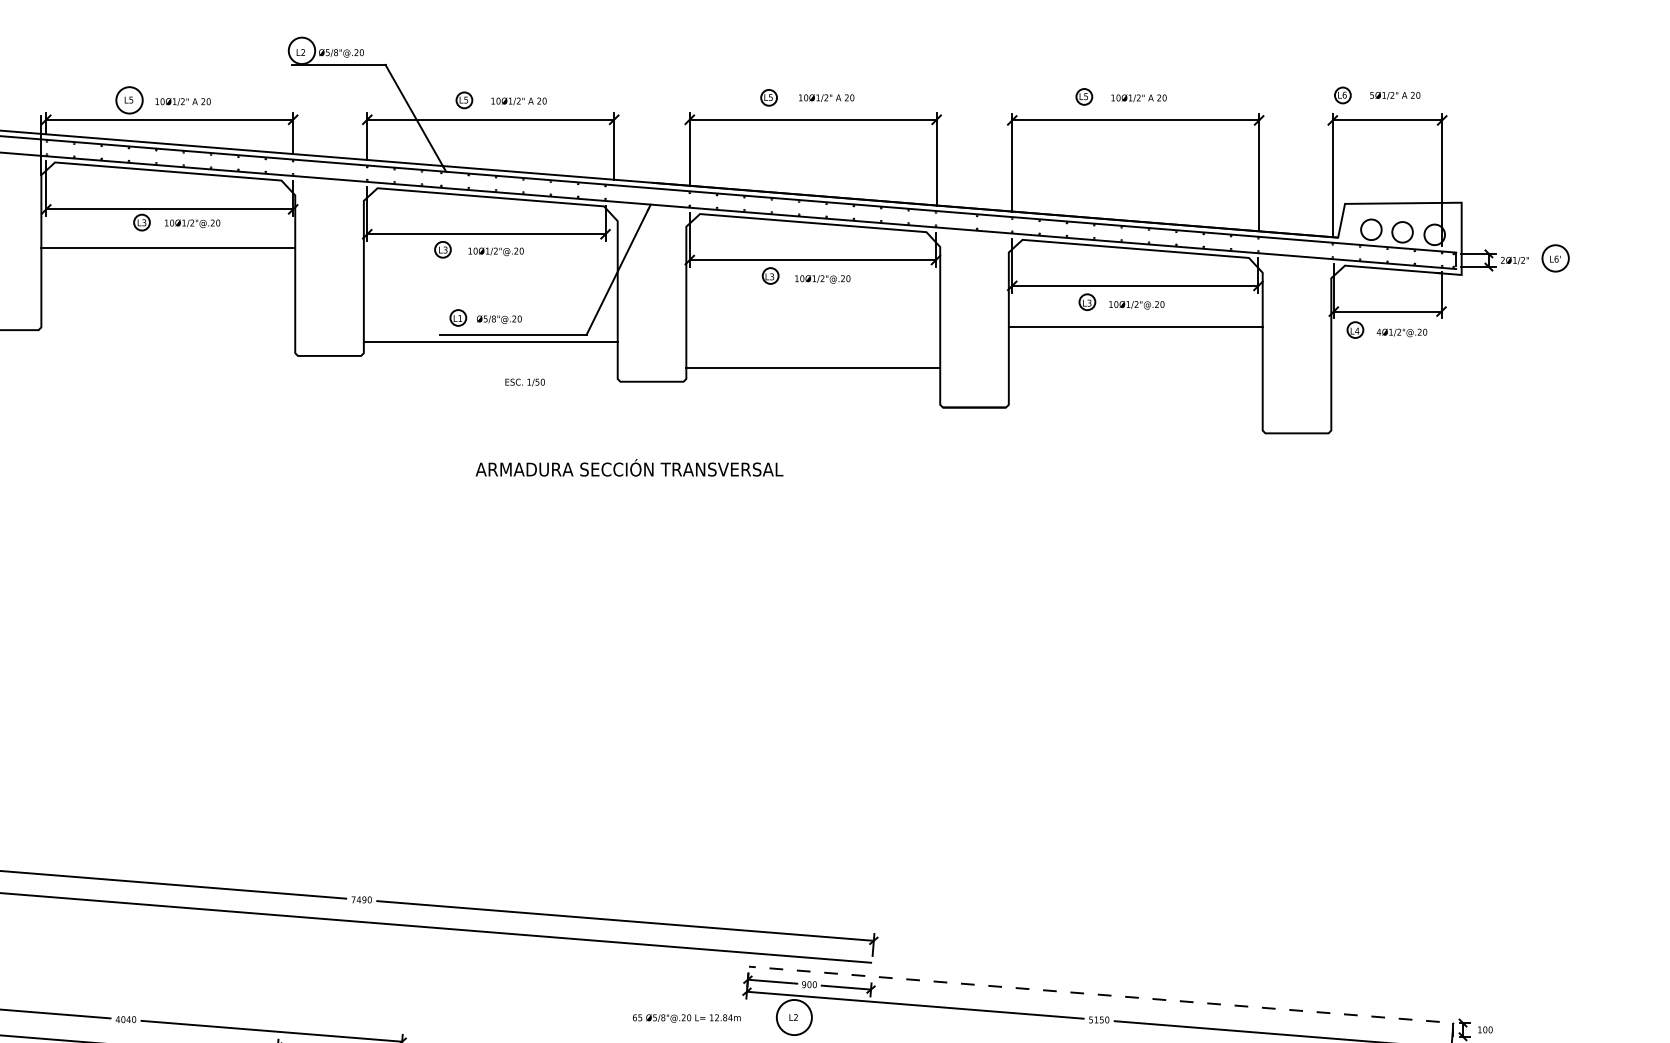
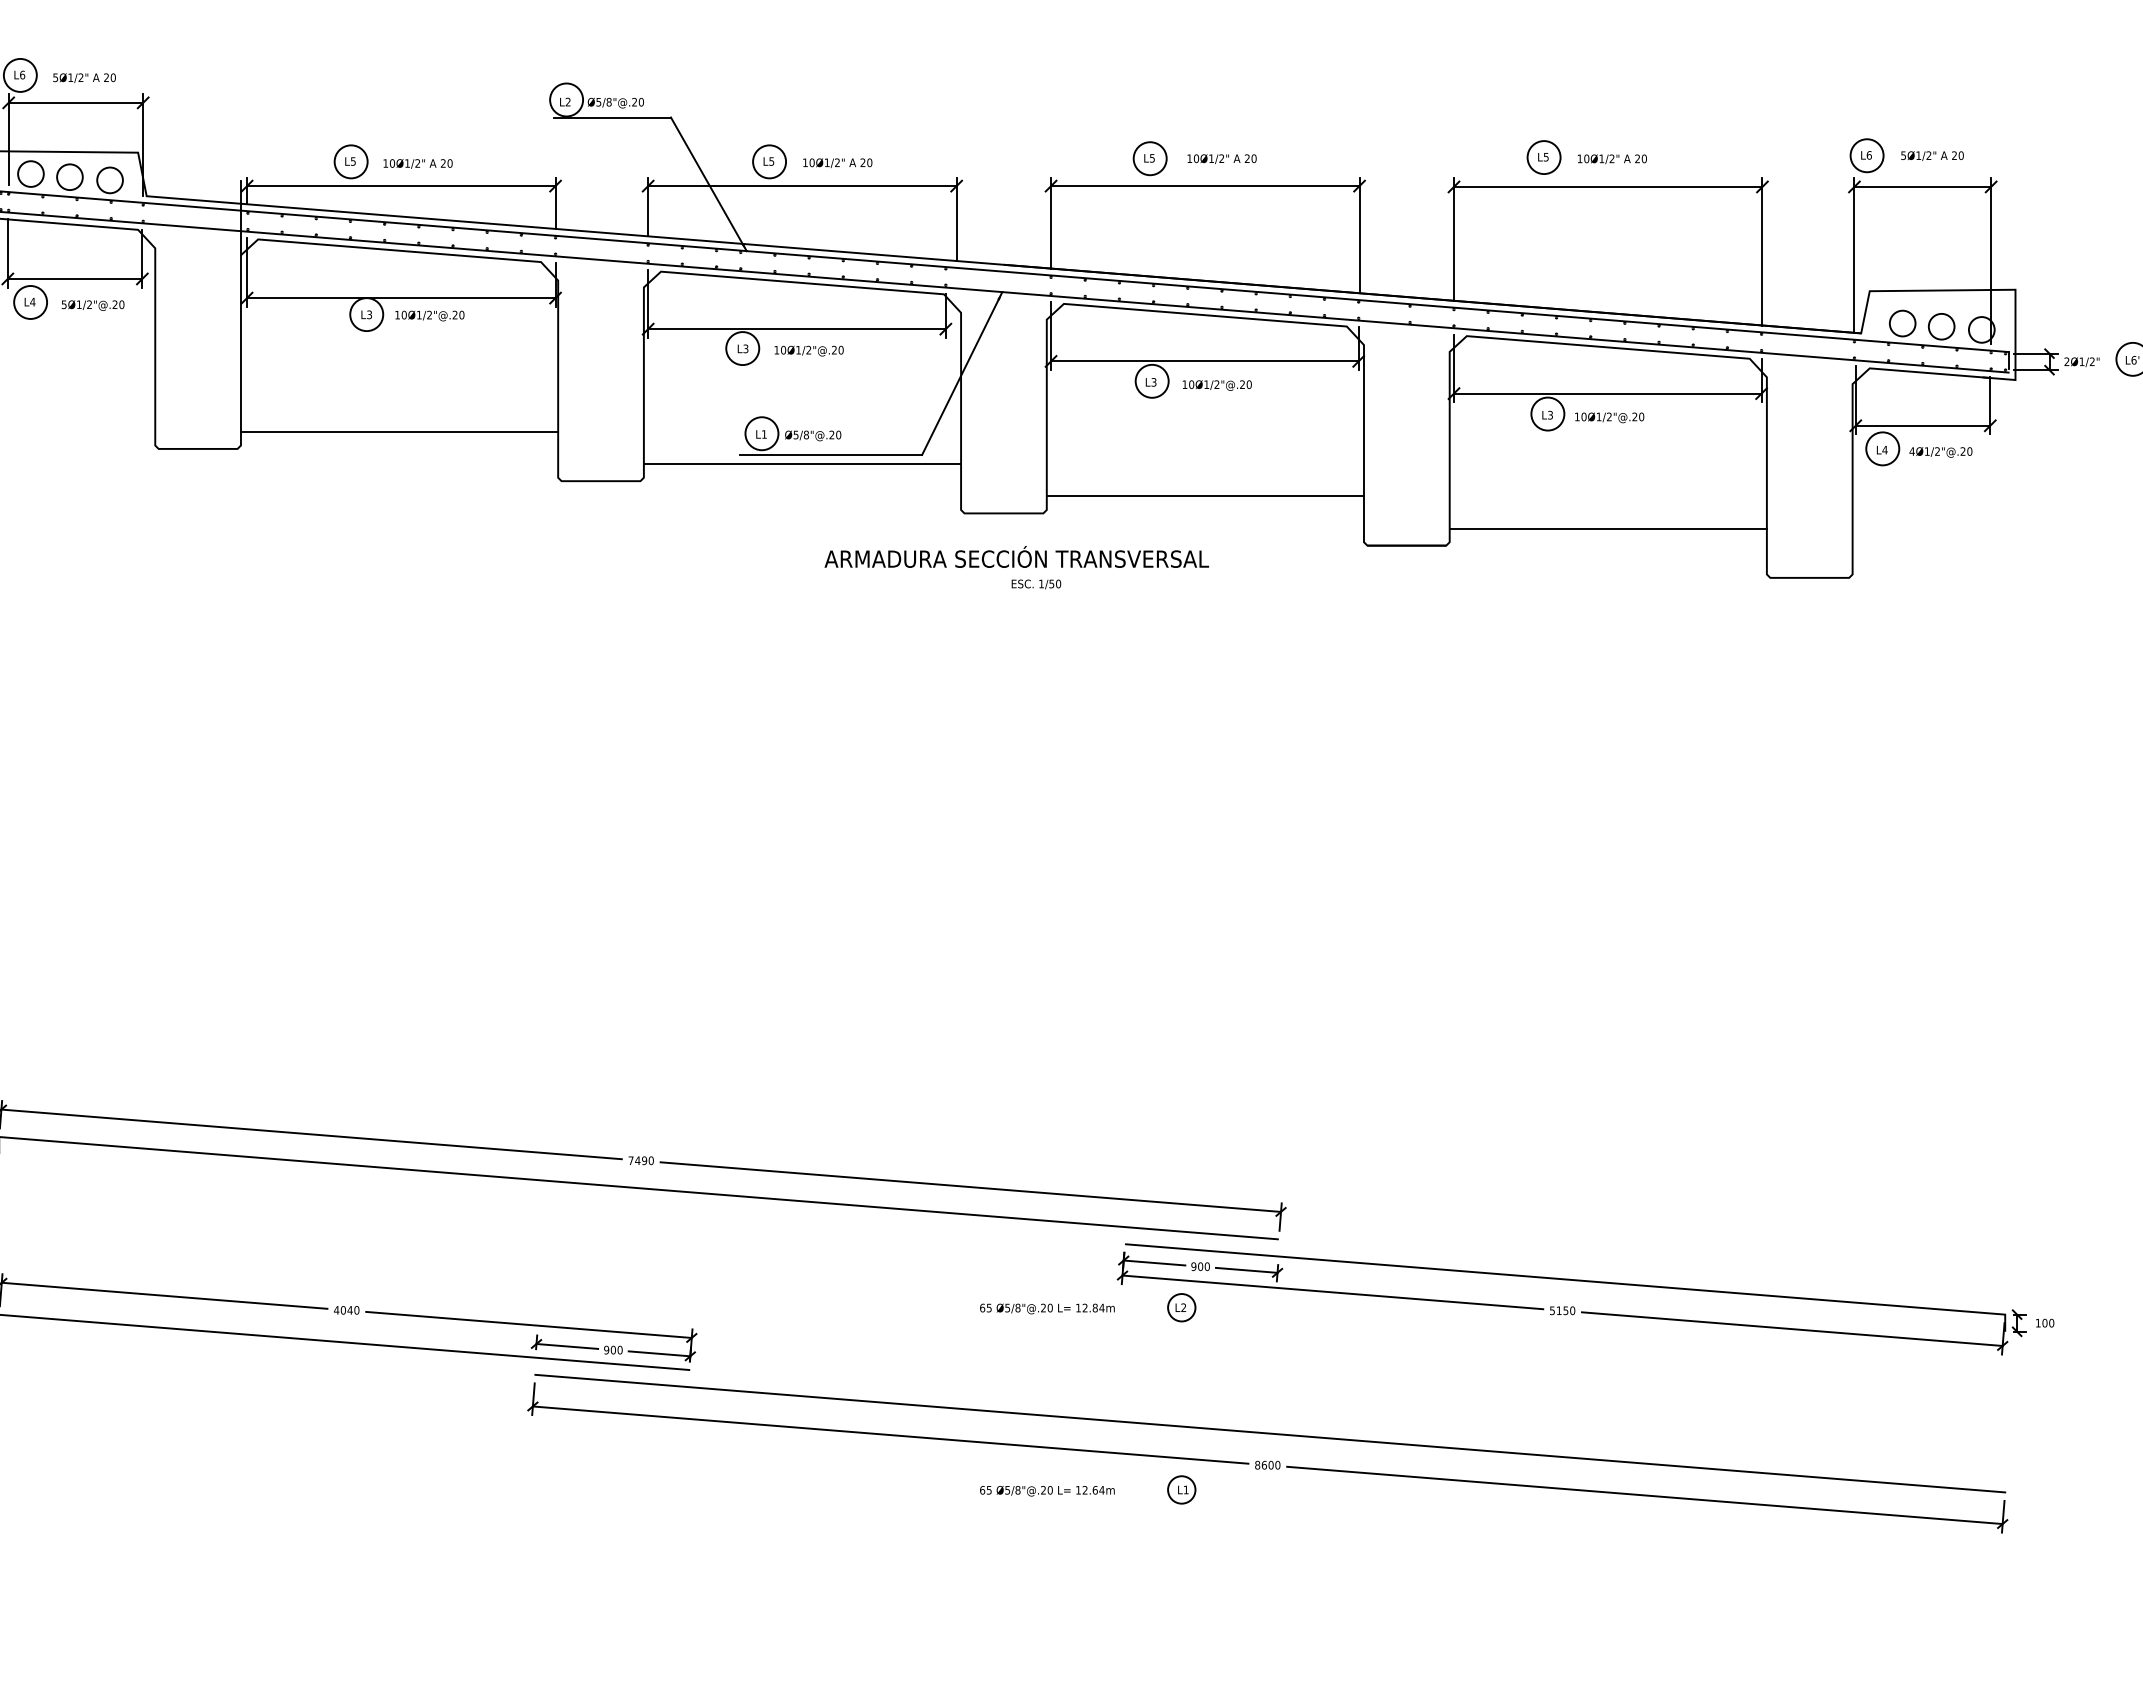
circle: (1342, 95) -> (1866, 155), size x1.67
circle: (1083, 96) -> (1543, 157), size x1.67
circle: (768, 97) -> (1149, 158), size x1.67
circle: (464, 100) -> (769, 161), size x1.67
circle: (141, 222) -> (366, 314), size x1.67
line: (168, 248) -> (399, 431), moved
circle: (442, 249) -> (742, 348), size x1.67
circle: (770, 275) -> (1151, 380), size x1.67
circle: (1087, 301) -> (1547, 413), size x1.67
circle: (457, 317) -> (761, 433), size x1.67
line: (1135, 326) -> (1607, 528), moved
circle: (1355, 329) -> (1882, 448), size x1.67
text: (525, 382) -> (1036, 584), moved
text: (629, 467) -> (1016, 556), moved
line: (1108, 995) -> (1574, 1280), dashed -> solid
circle: (794, 1017) -> (1181, 1307), size x0.62

